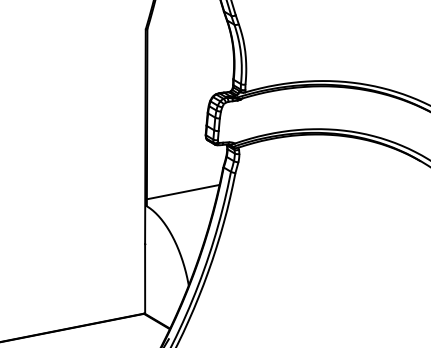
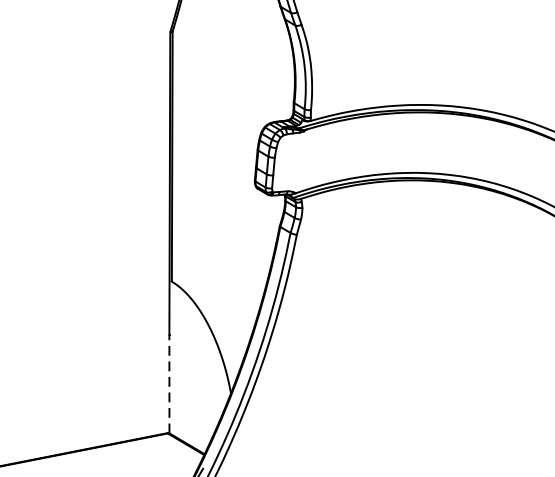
line: (182, 191) -> (222, 260), removed
line: (145, 278) -> (169, 383), solid -> dashed

